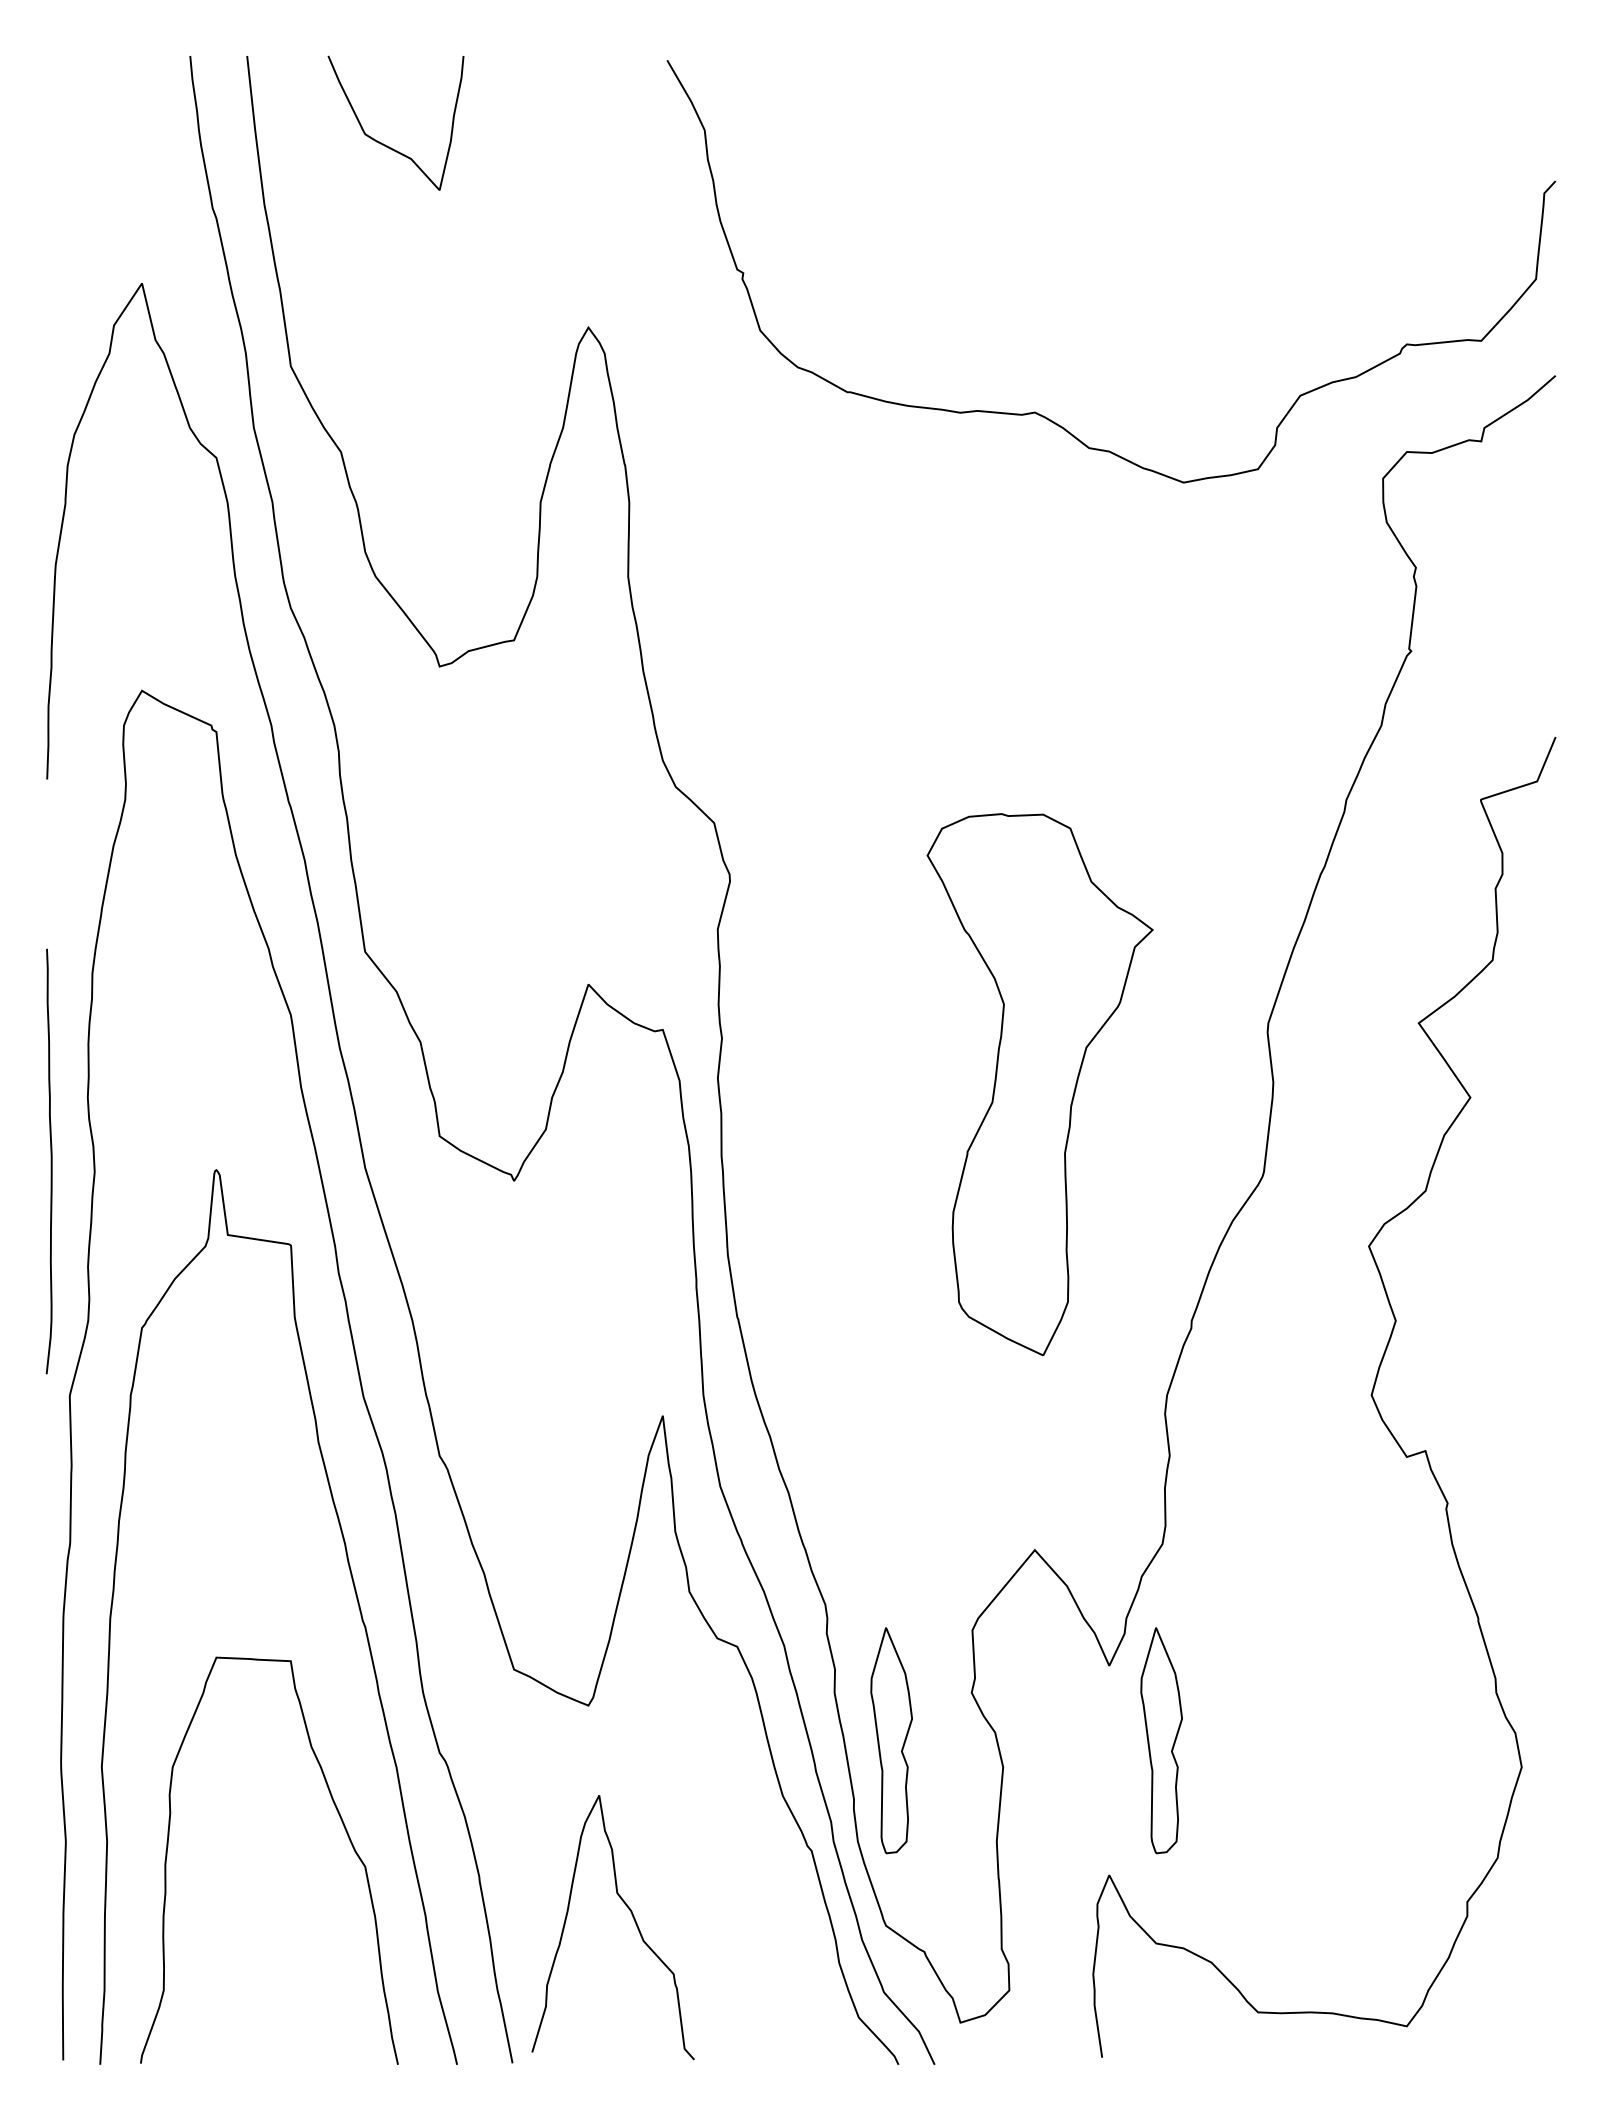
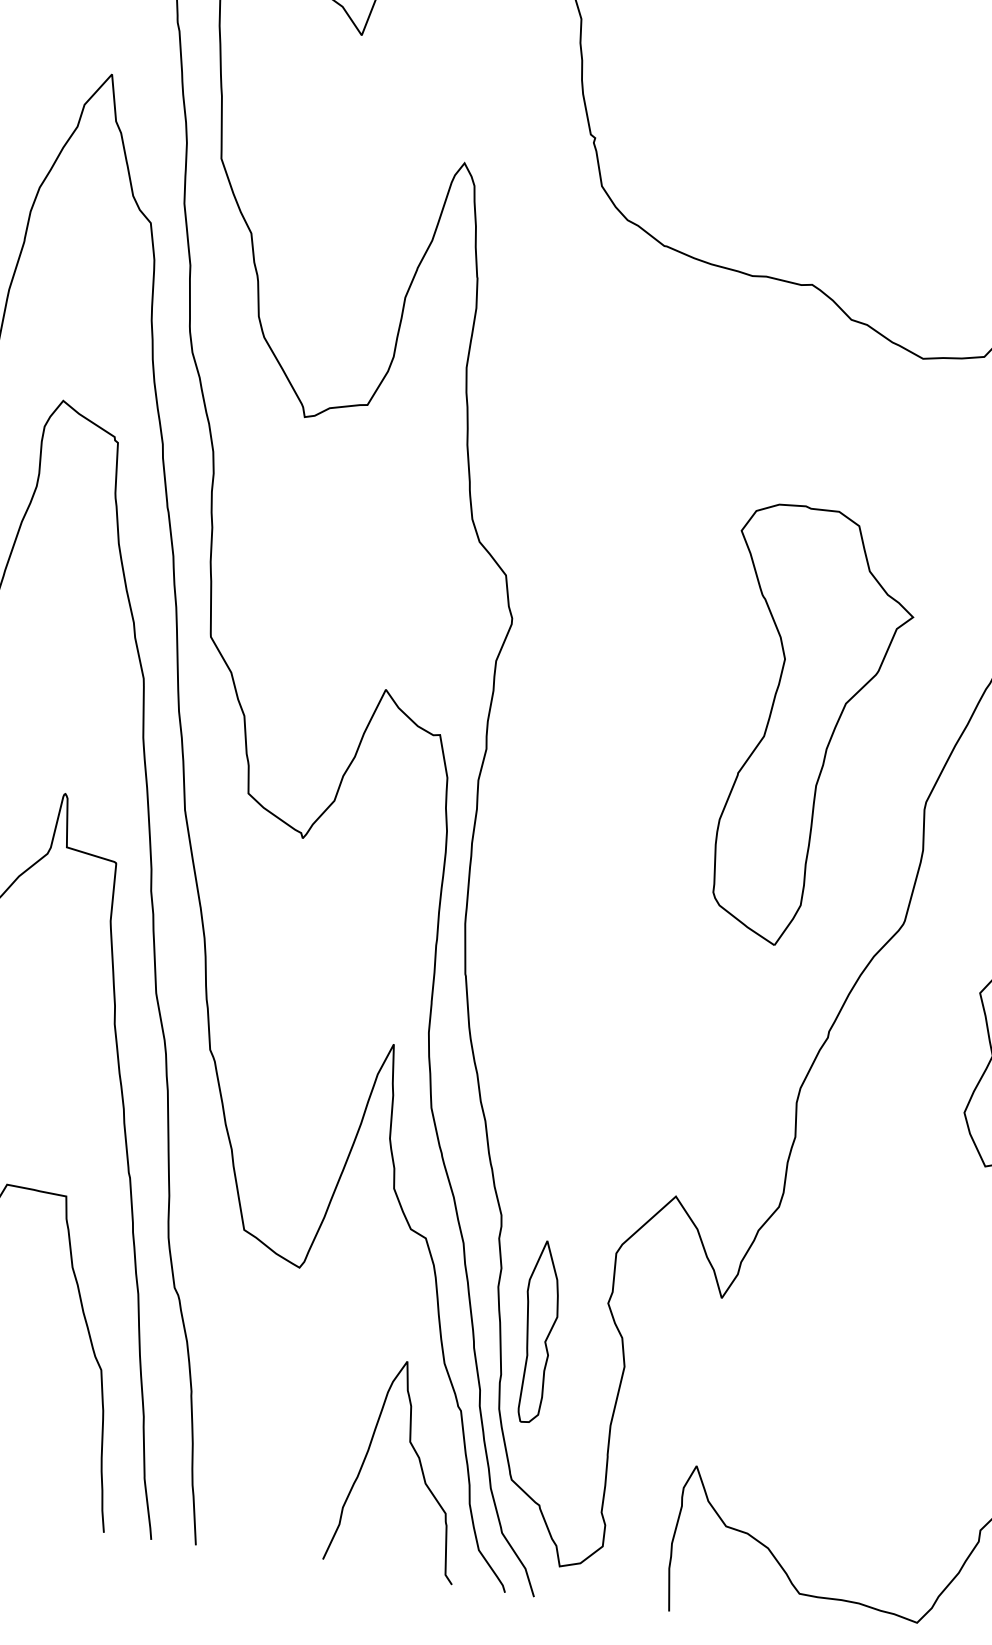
part: (1039, 1084) -> (803, 727), moved
part: (1161, 1740) -> (754, 1364), removed
curve: (632, 1917) -> (419, 1463), moved

